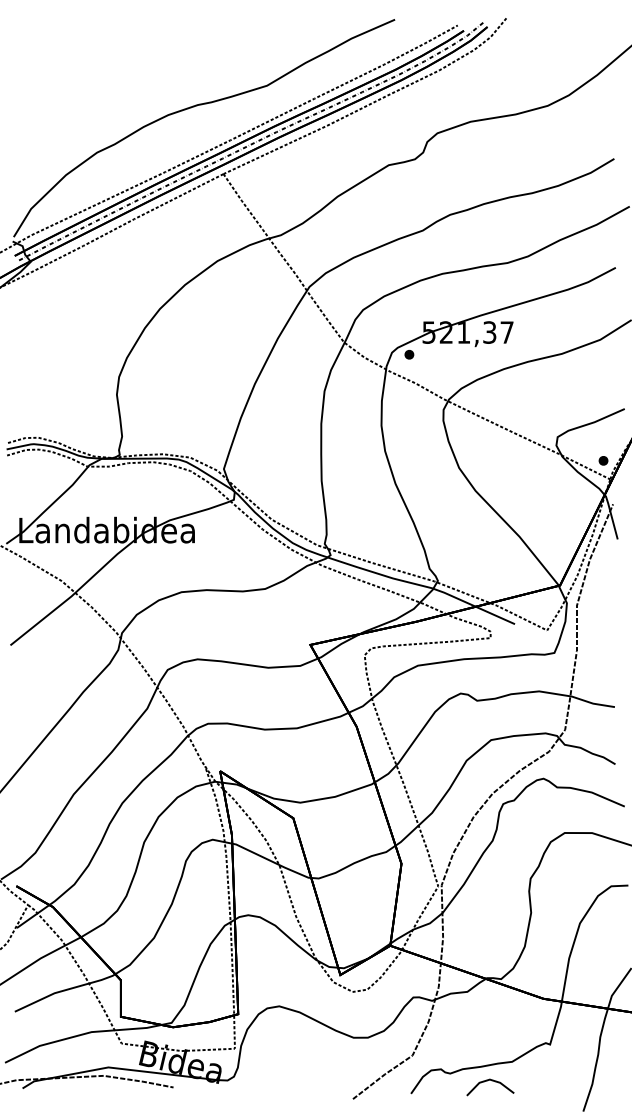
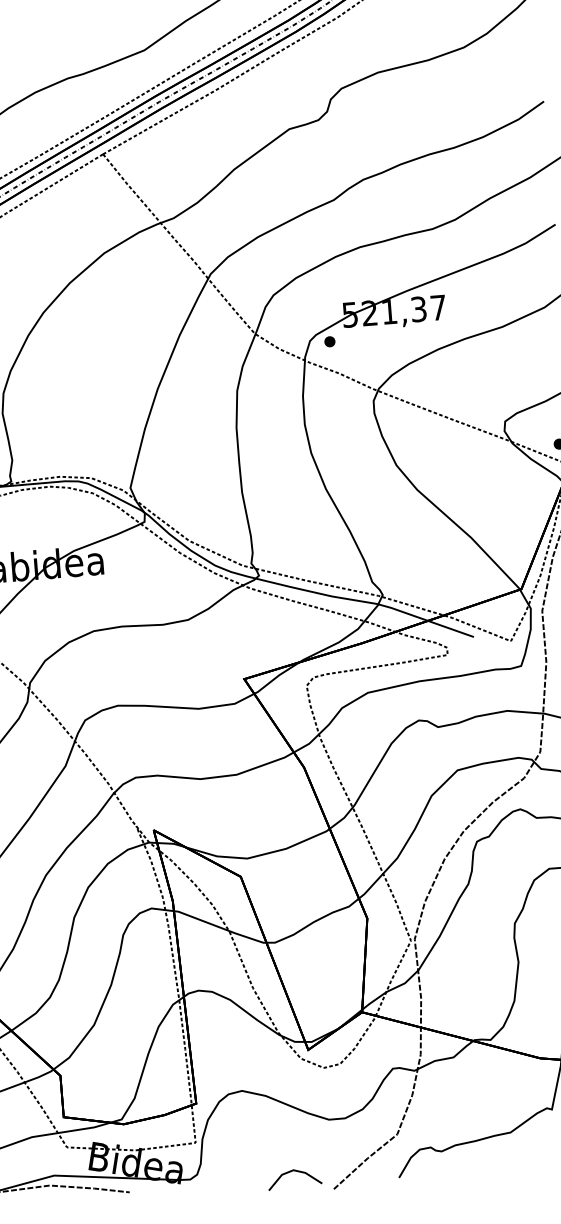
line: (492, 1081) -> (296, 1172), moved

